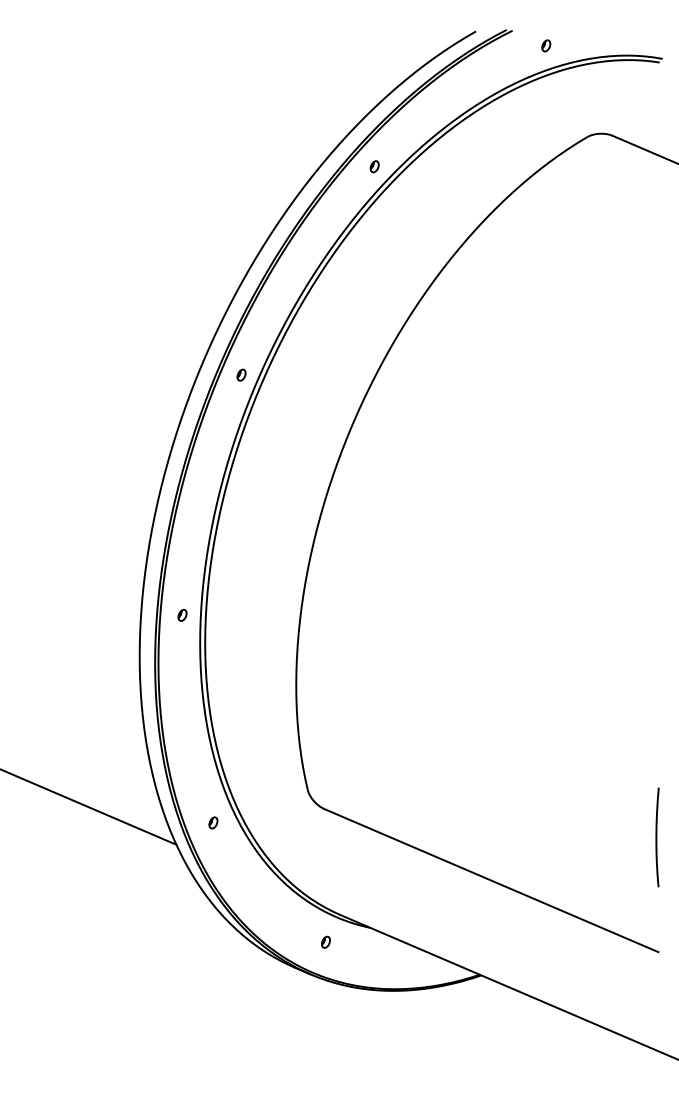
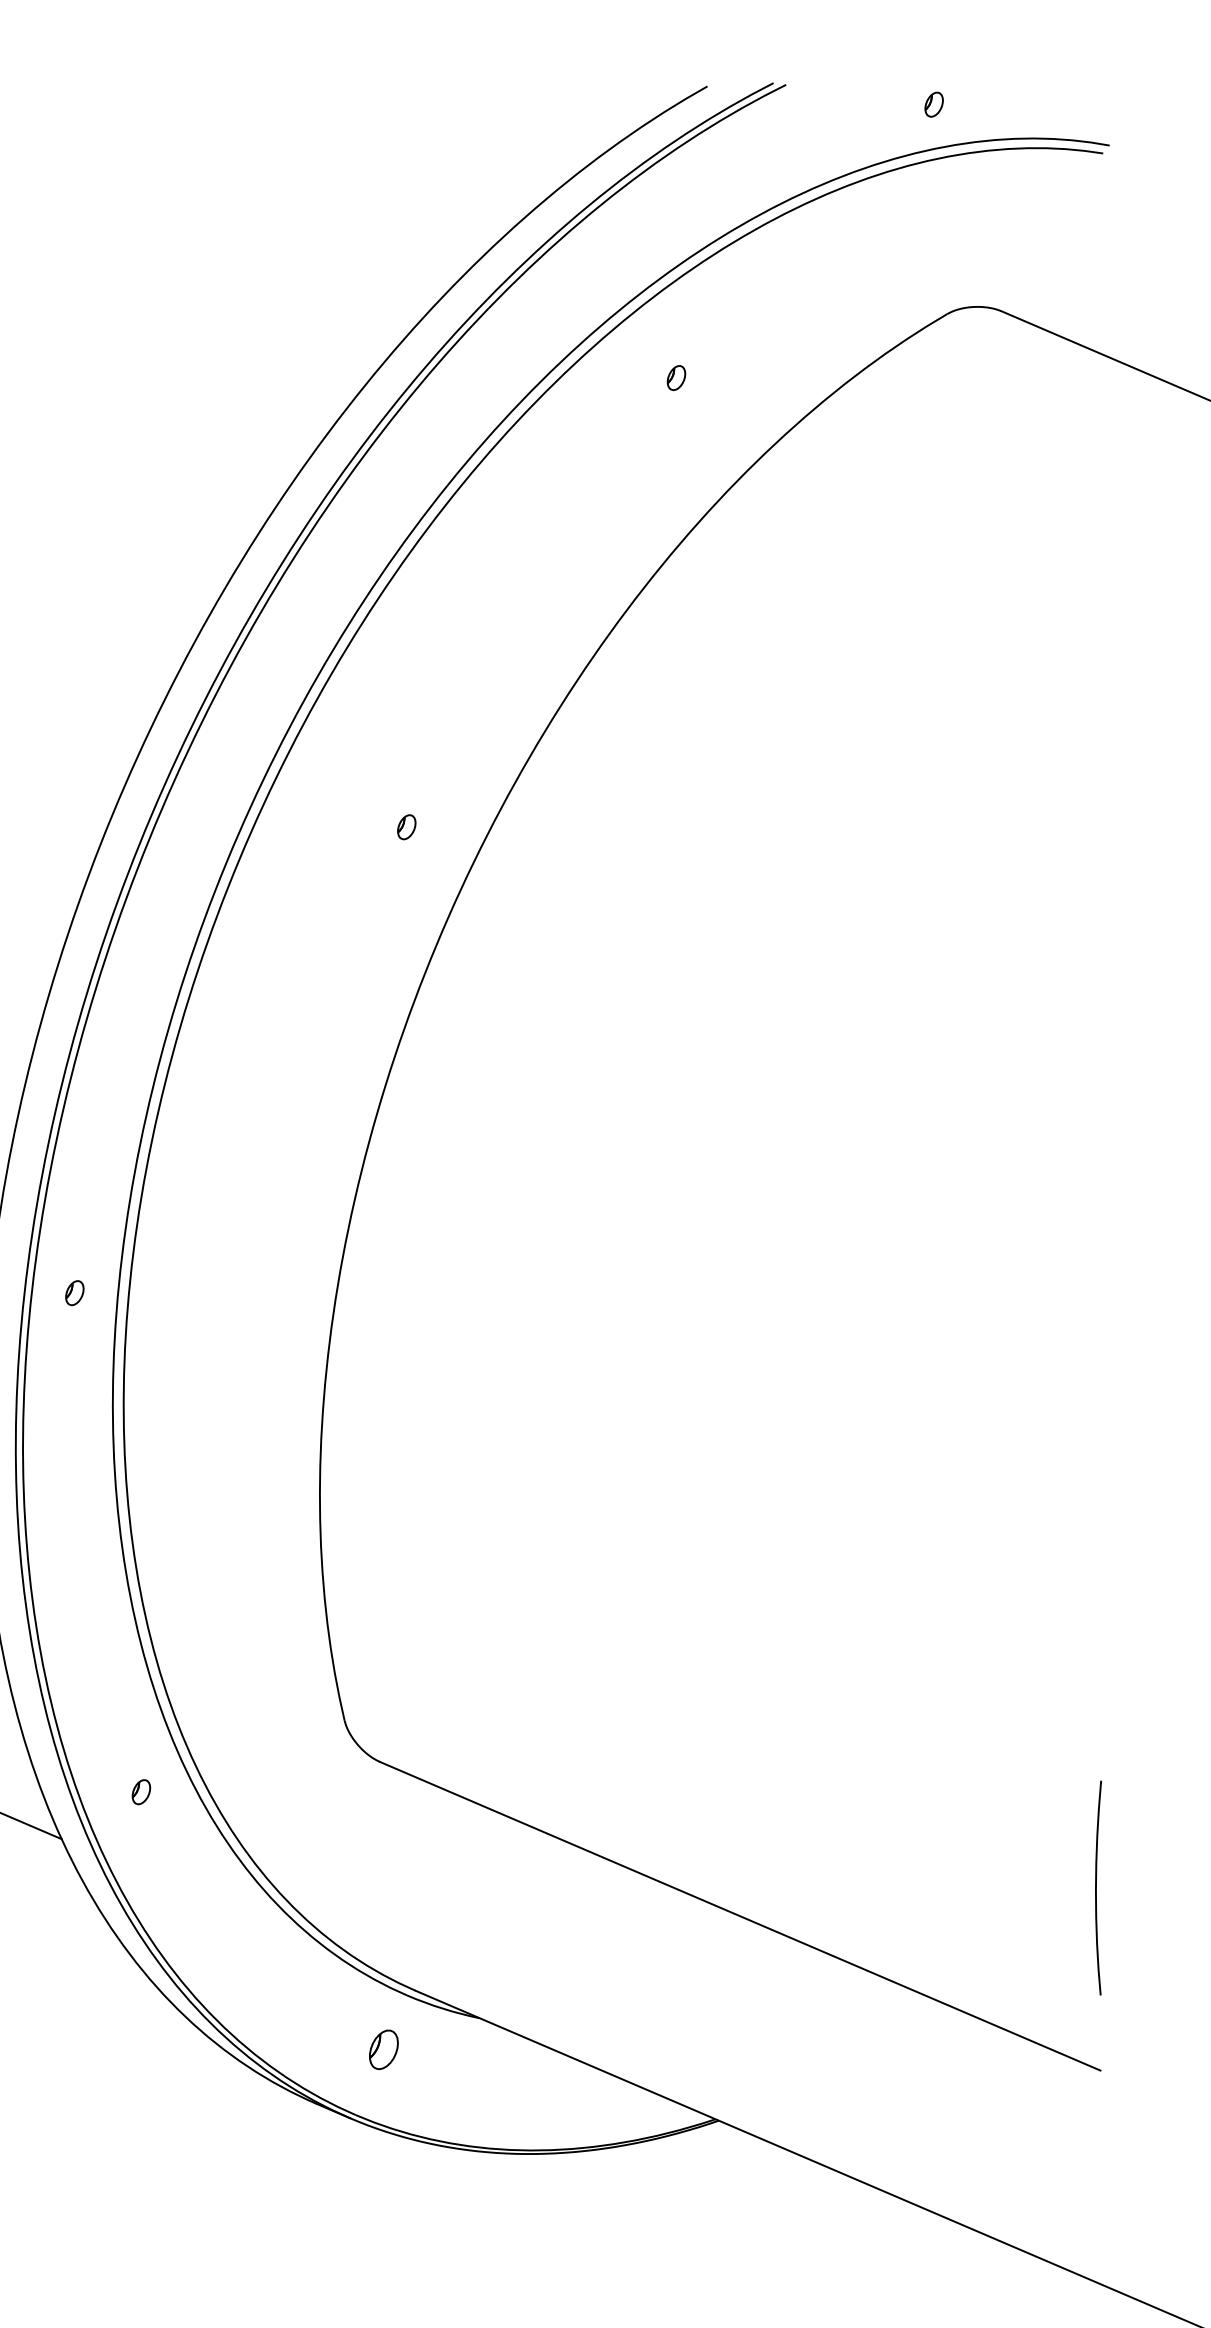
part: (546, 45) -> (934, 103), moved
part: (374, 166) -> (676, 377), moved
part: (241, 374) -> (406, 825), moved
part: (182, 615) -> (74, 1293), moved
curve: (657, 837) -> (1098, 1888), moved
part: (325, 941) -> (382, 2047), size x1.6

